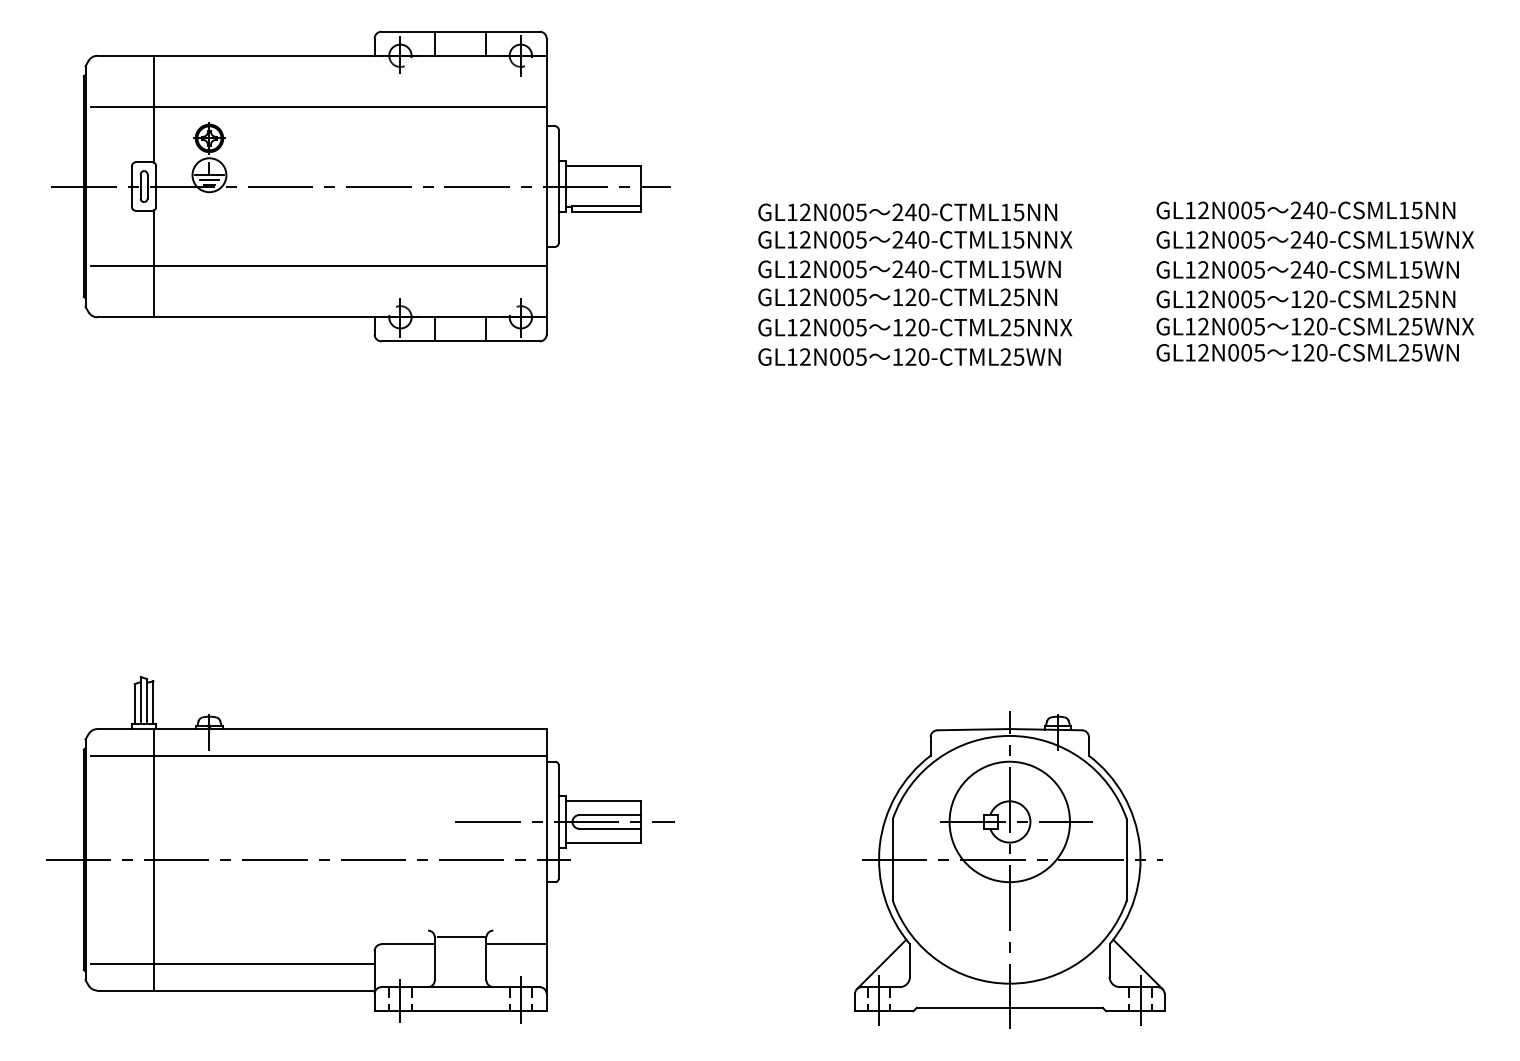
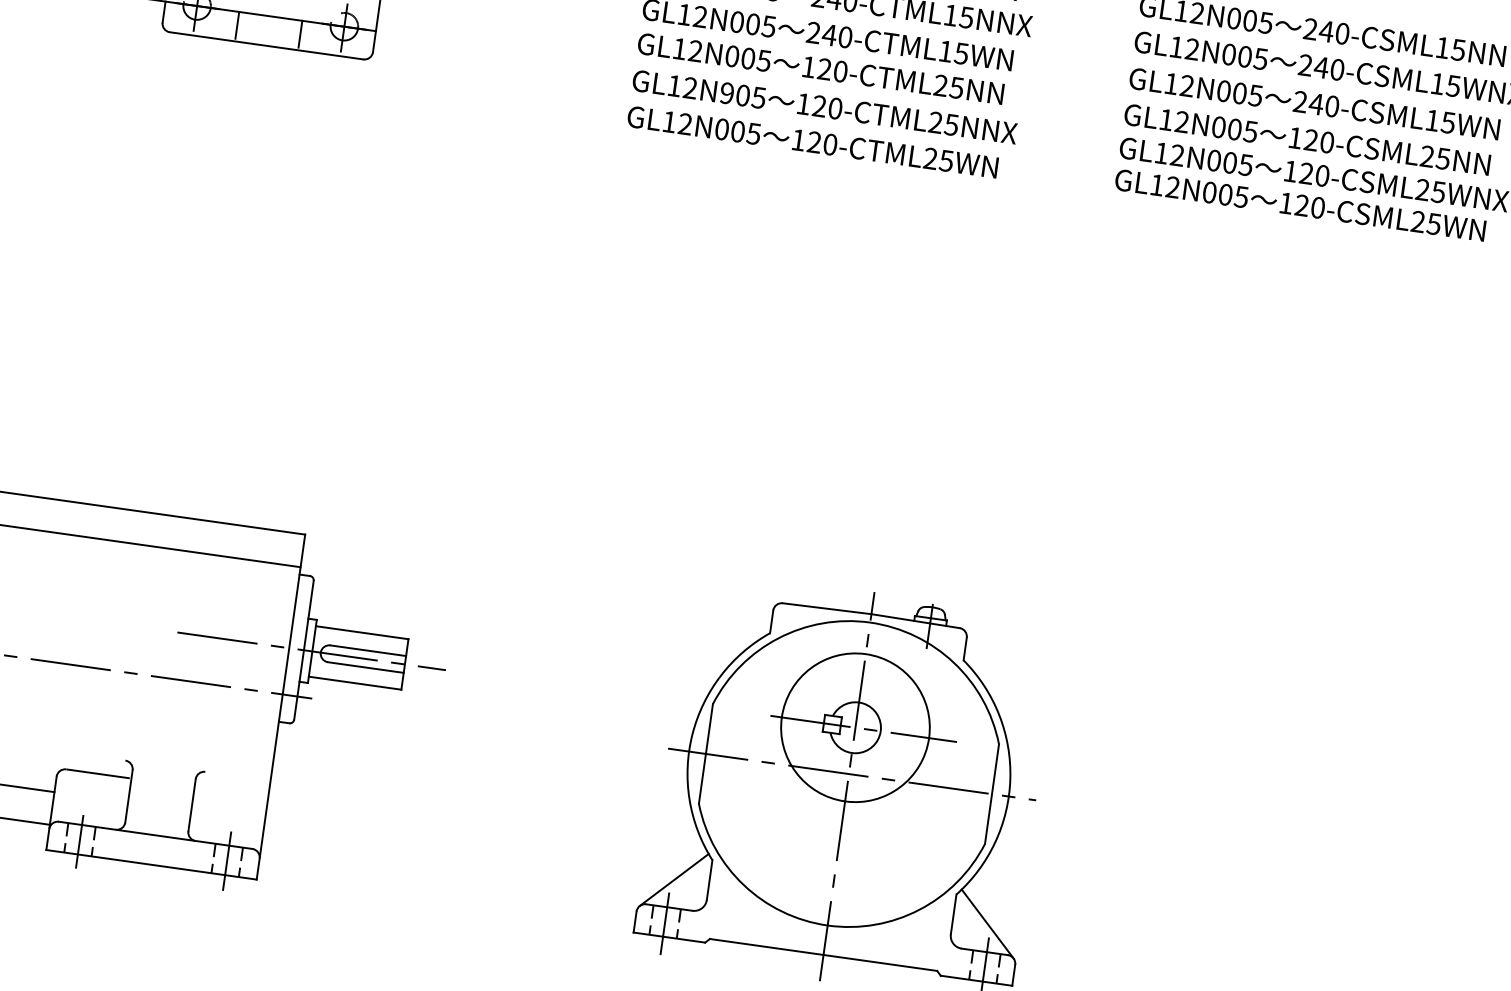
text: (835, 327) -> (727, 93), GL12N005 -> GL12N905
line: (460, 937) -> (164, 774), removed
line: (516, 944) -> (231, 792), removed

